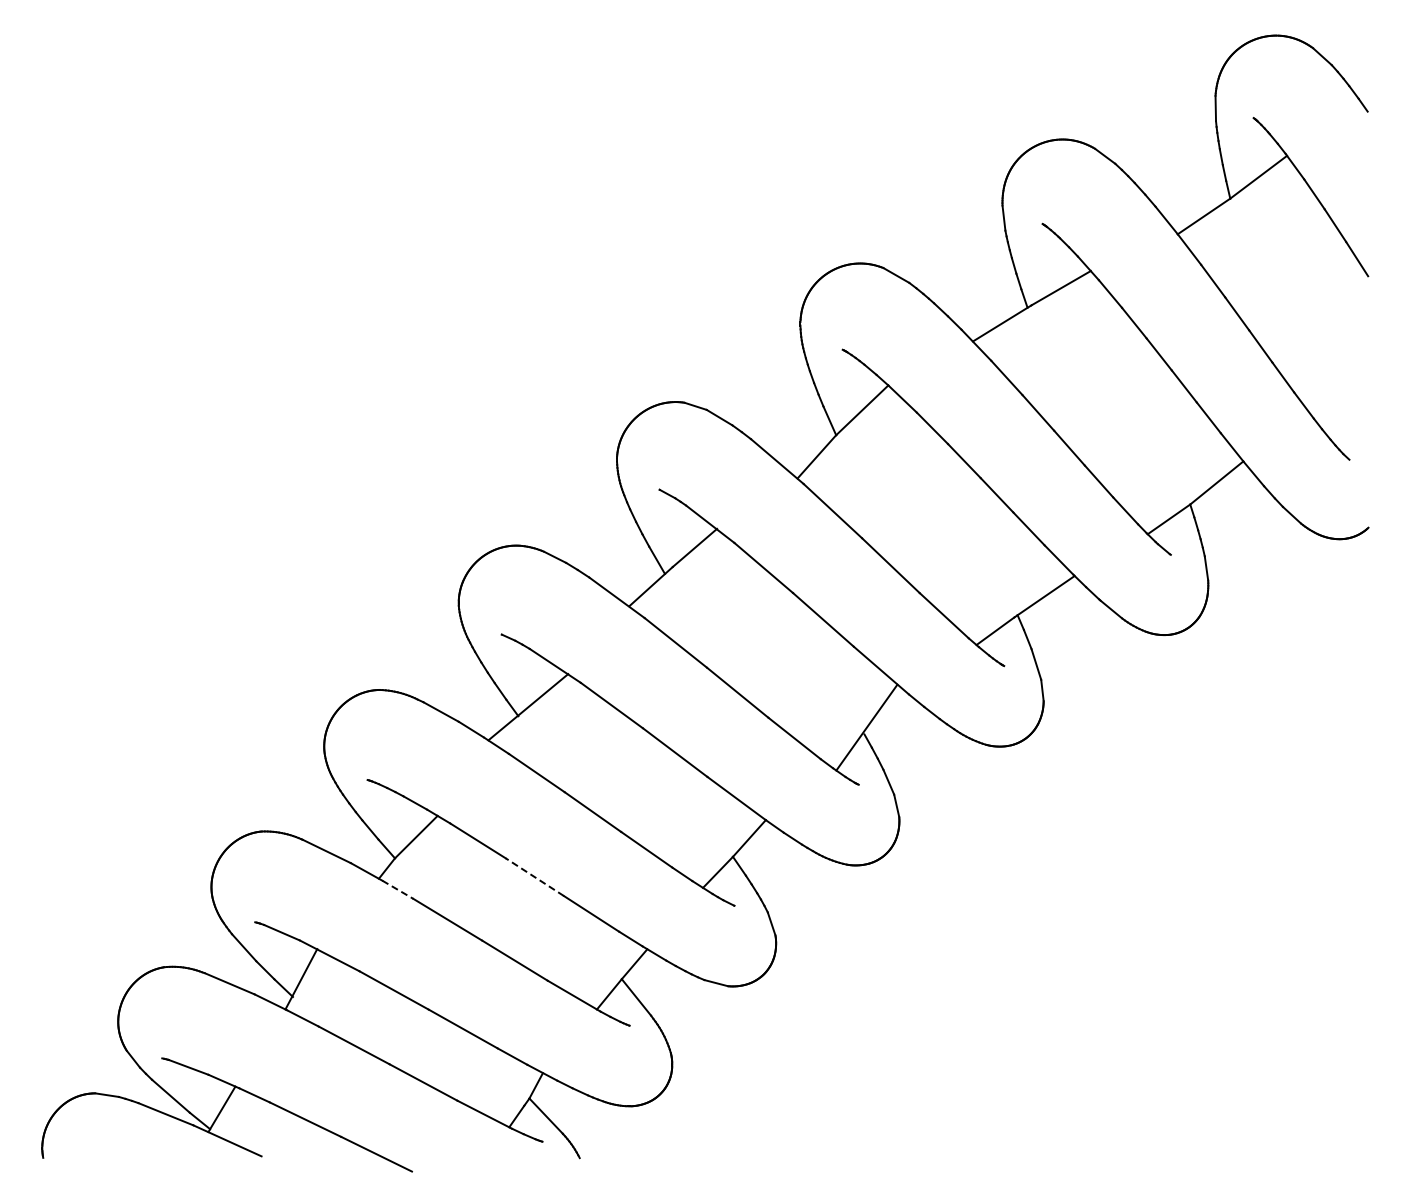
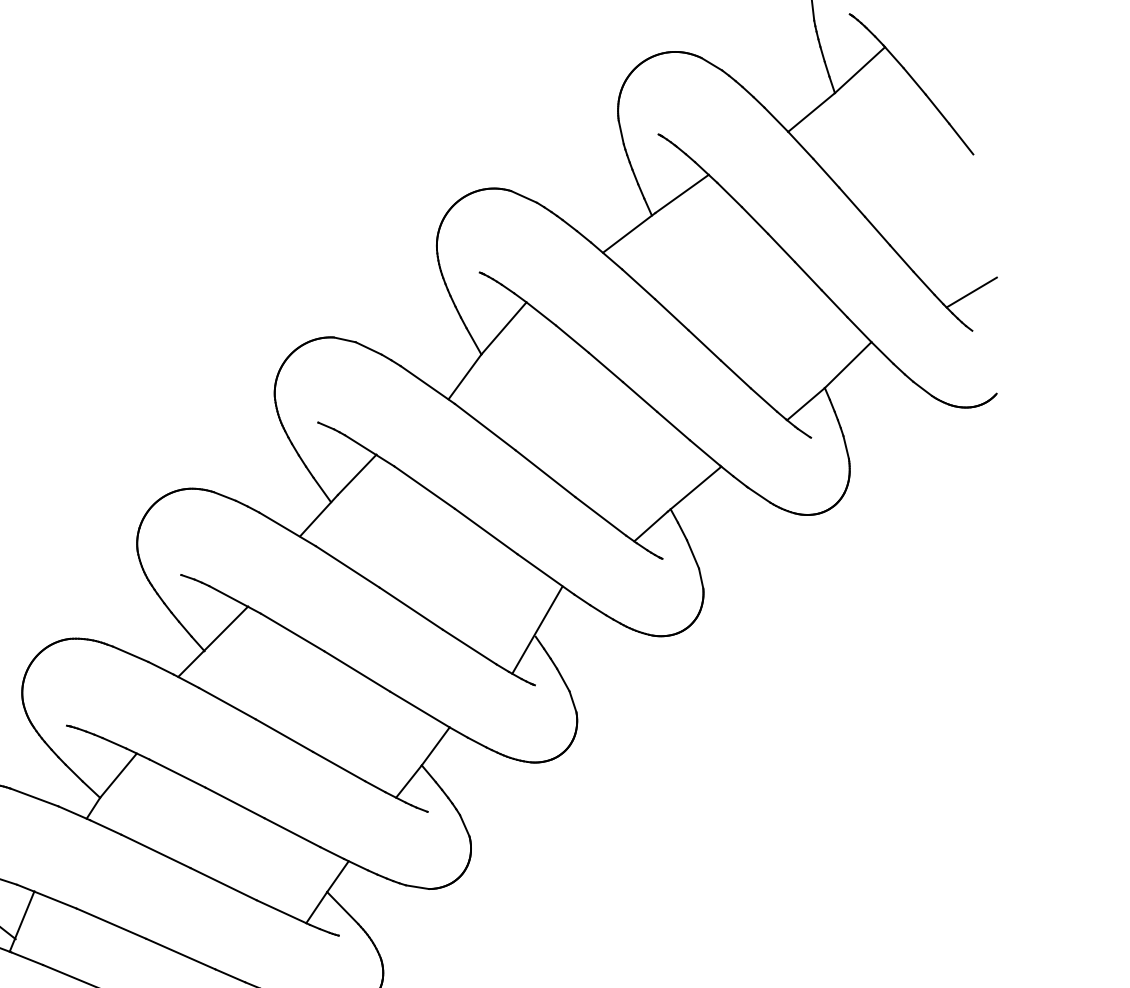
line: (1352, 419) -> (971, 292), added
line: (534, 877) -> (234, 803), dashed -> solid
line: (398, 890) -> (106, 828), dashed -> solid

